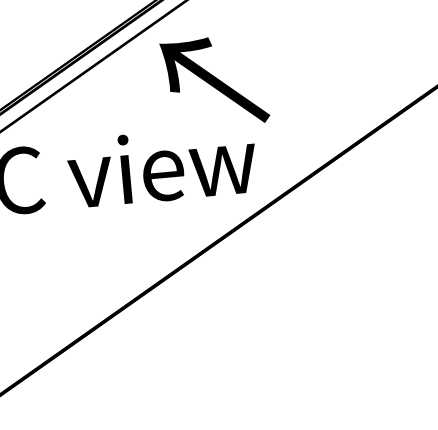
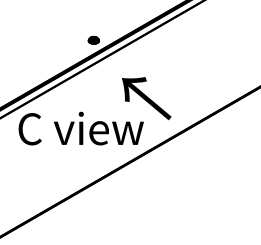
text: (214, 81) -> (146, 98), moved

